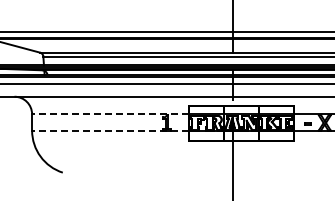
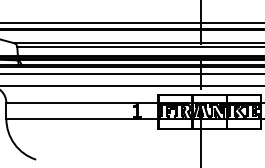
line: (109, 114) -> (81, 103), dashed -> solid
line: (109, 130) -> (81, 118), dashed -> solid

